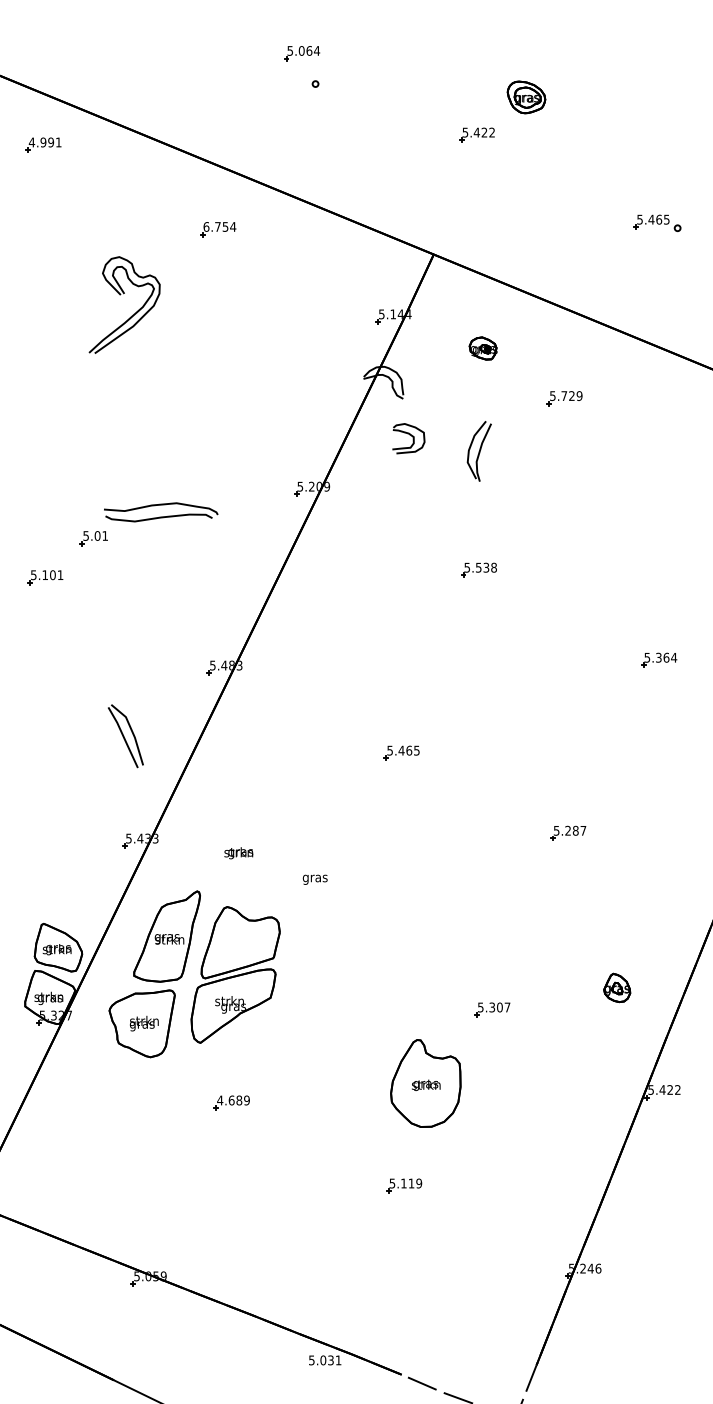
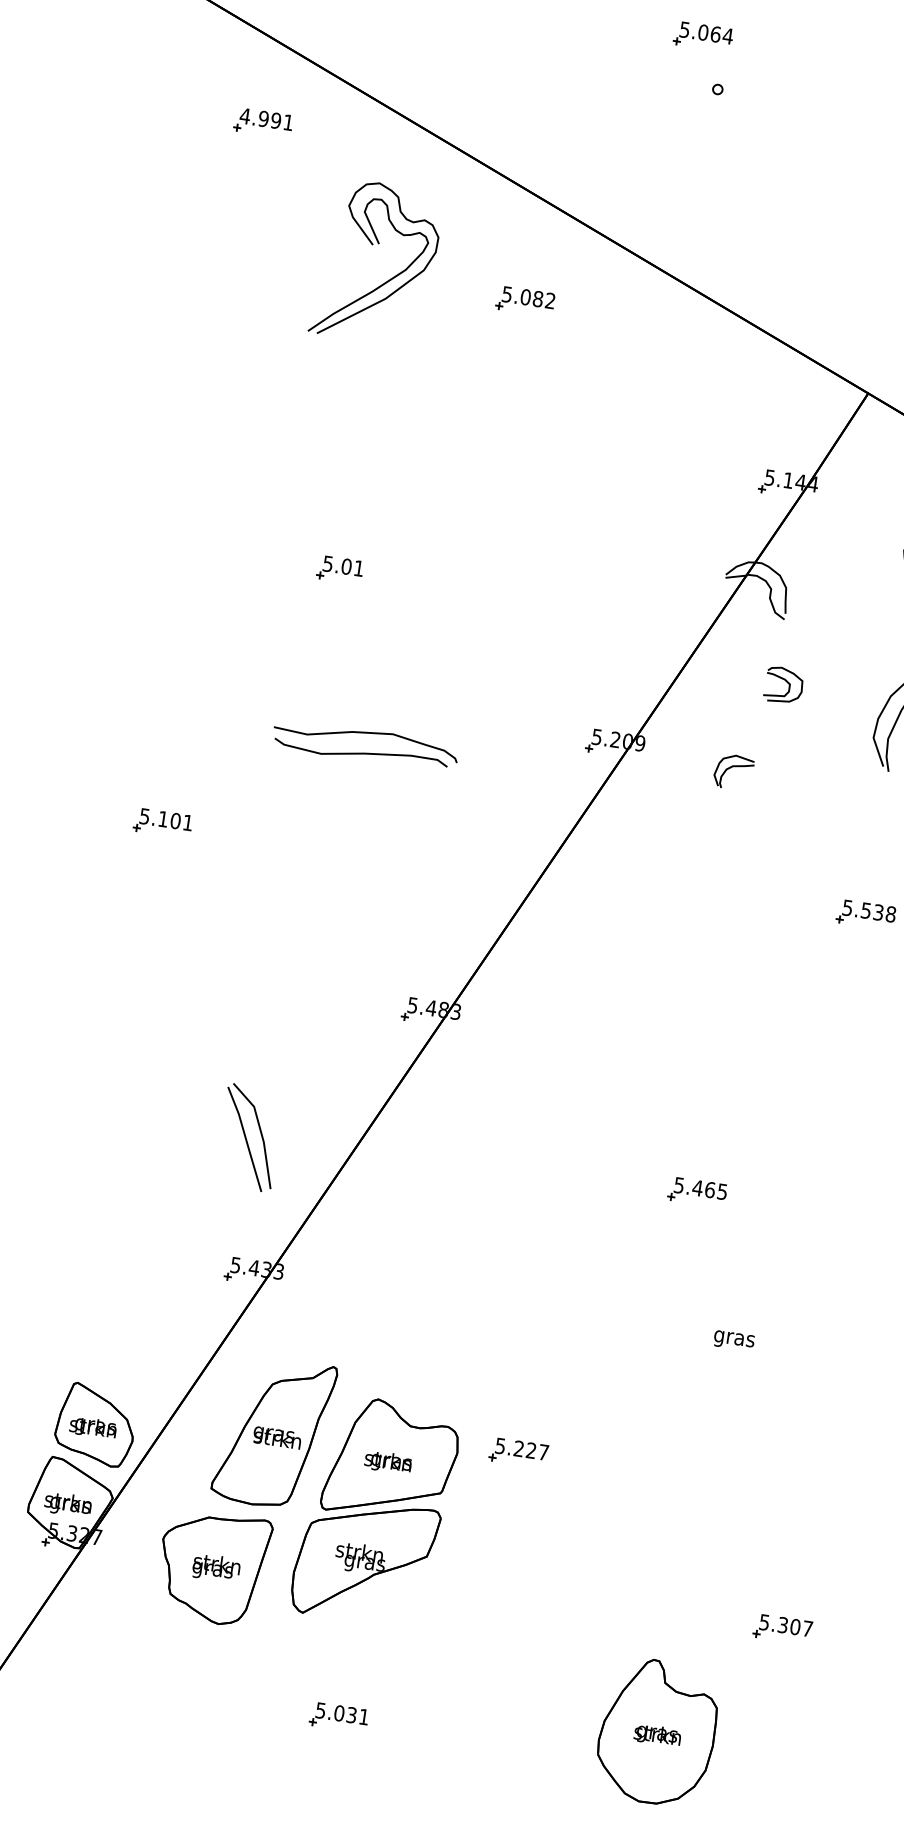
text: (219, 226) -> (528, 296), 6.754 -> 5.082
part: (120, 295) -> (372, 245), moved
part: (408, 438) -> (783, 684), size x0.71
part: (385, 495) -> (732, 771), added
part: (93, 538) -> (339, 569), moved
part: (125, 736) -> (248, 1138), moved
text: (238, 853) -> (387, 1462), moved
text: (314, 879) -> (732, 1340), moved
part: (316, 926) -> (518, 1452), added
text: (233, 1100) -> (342, 1713), 4.689 -> 5.031

